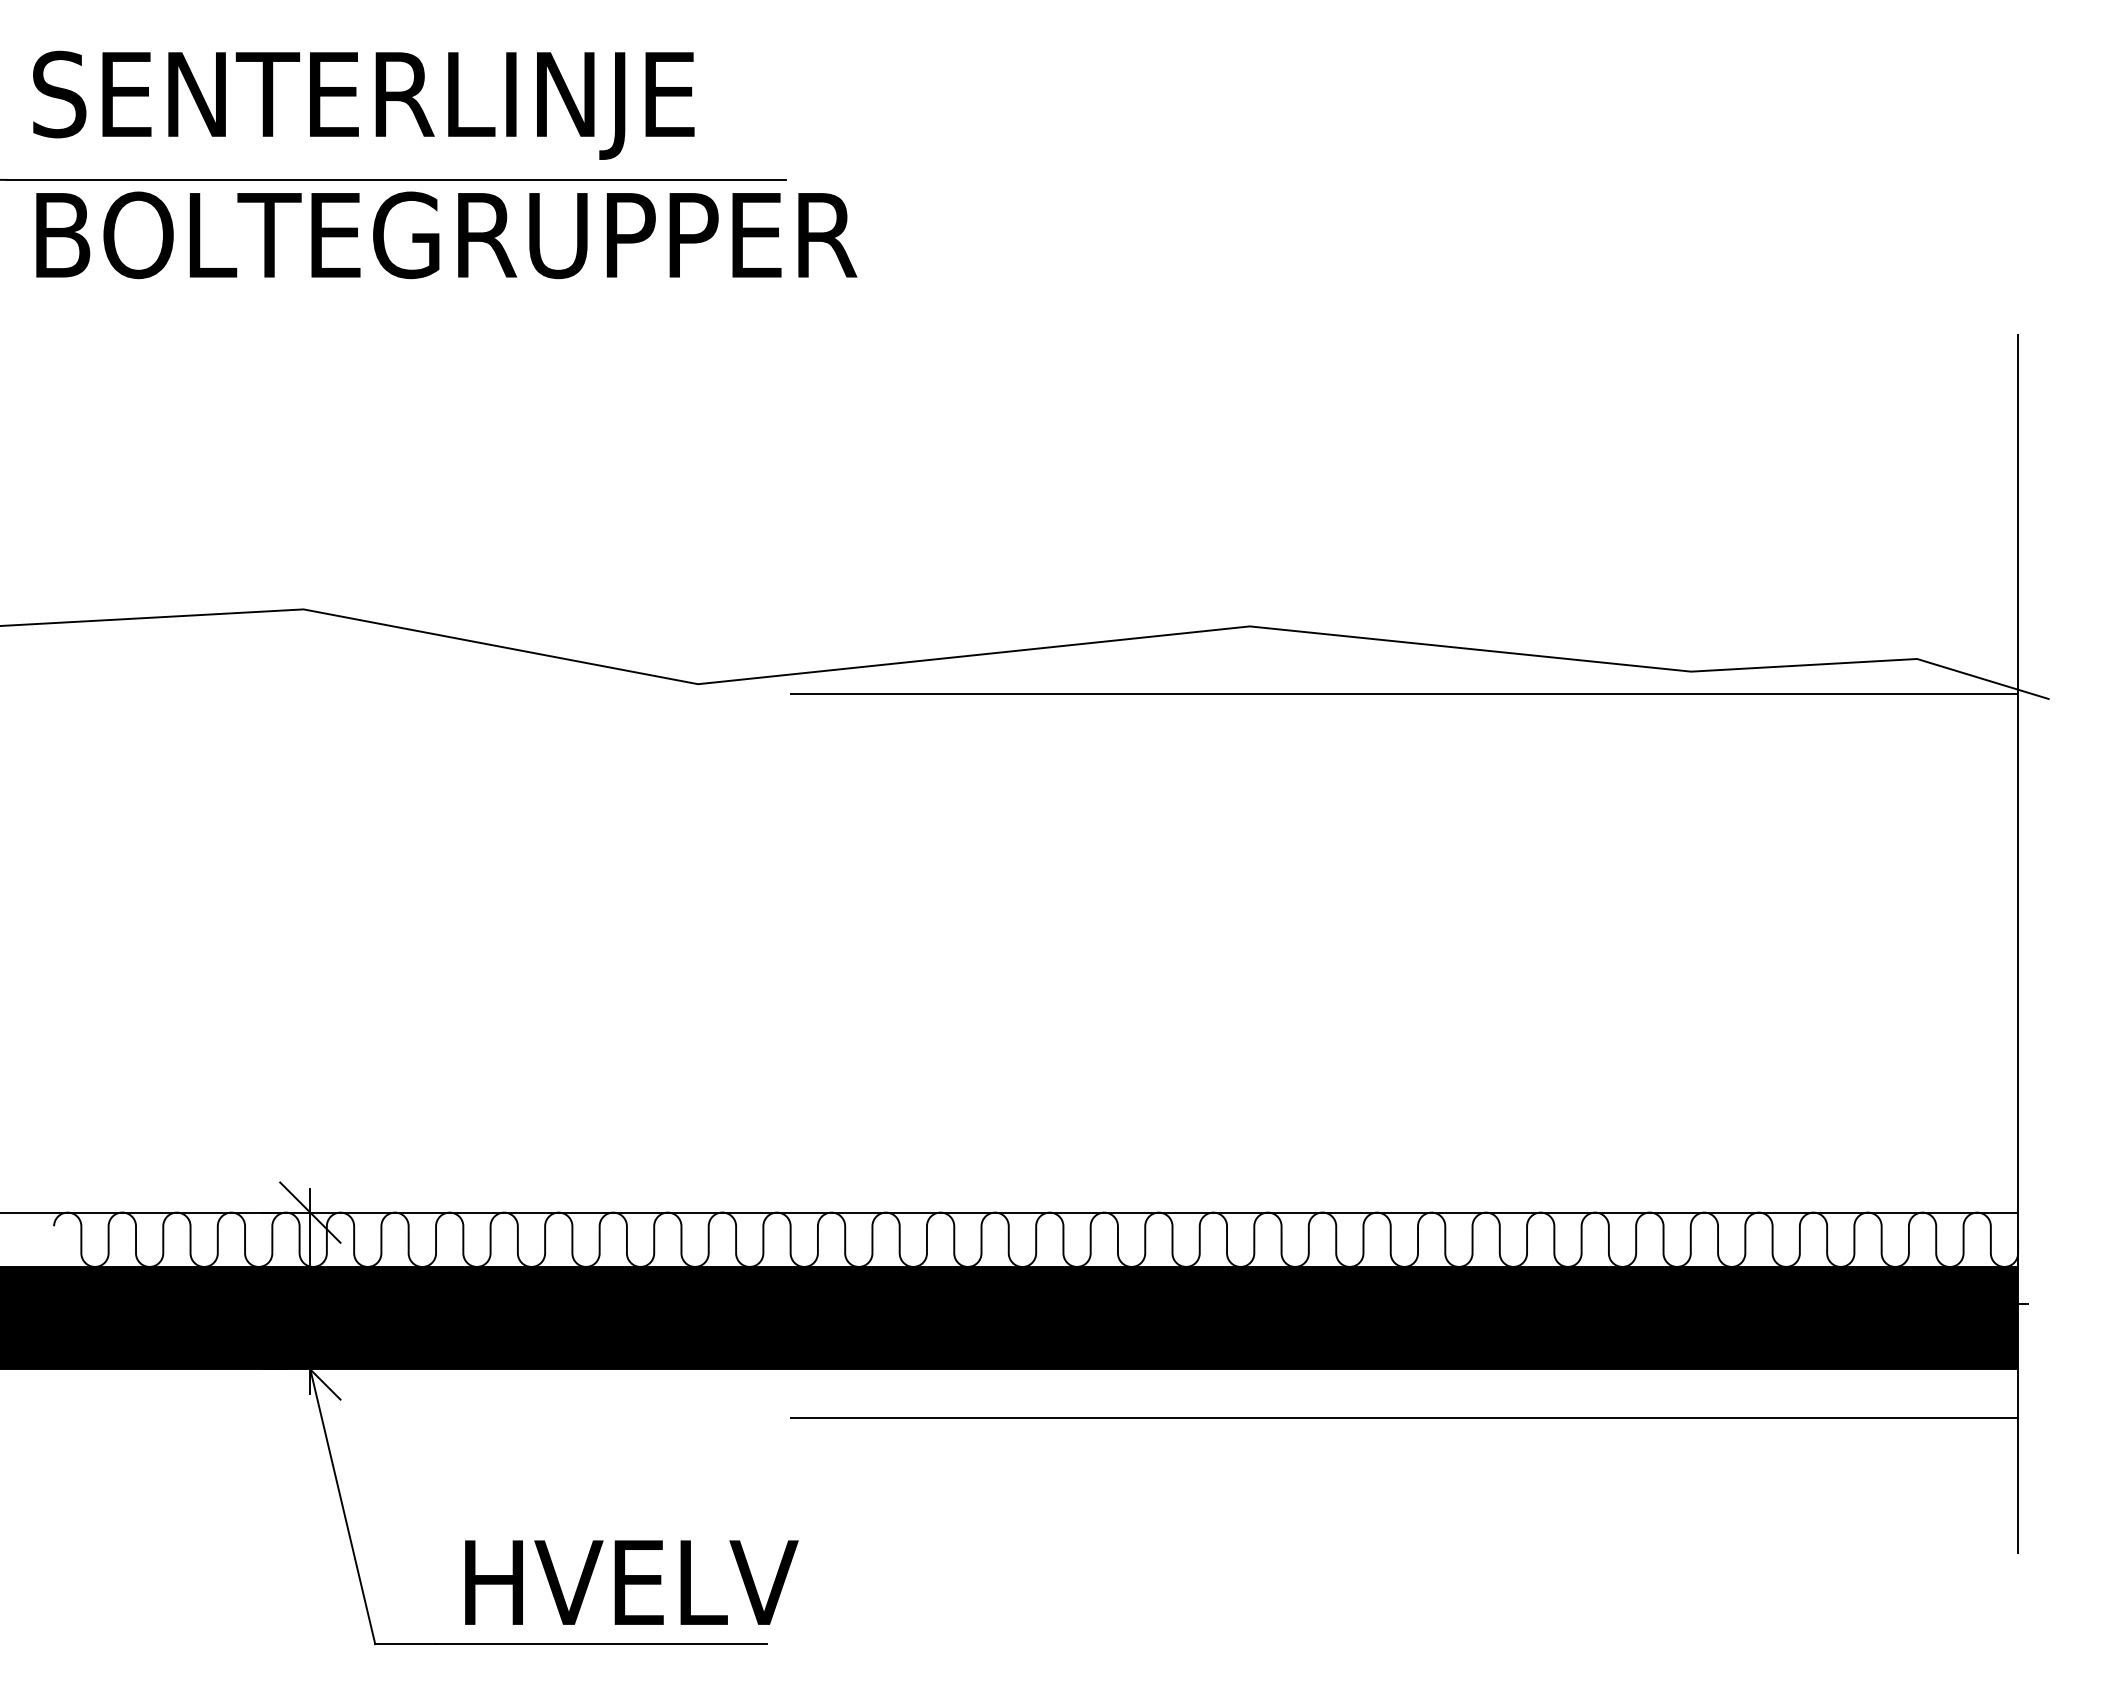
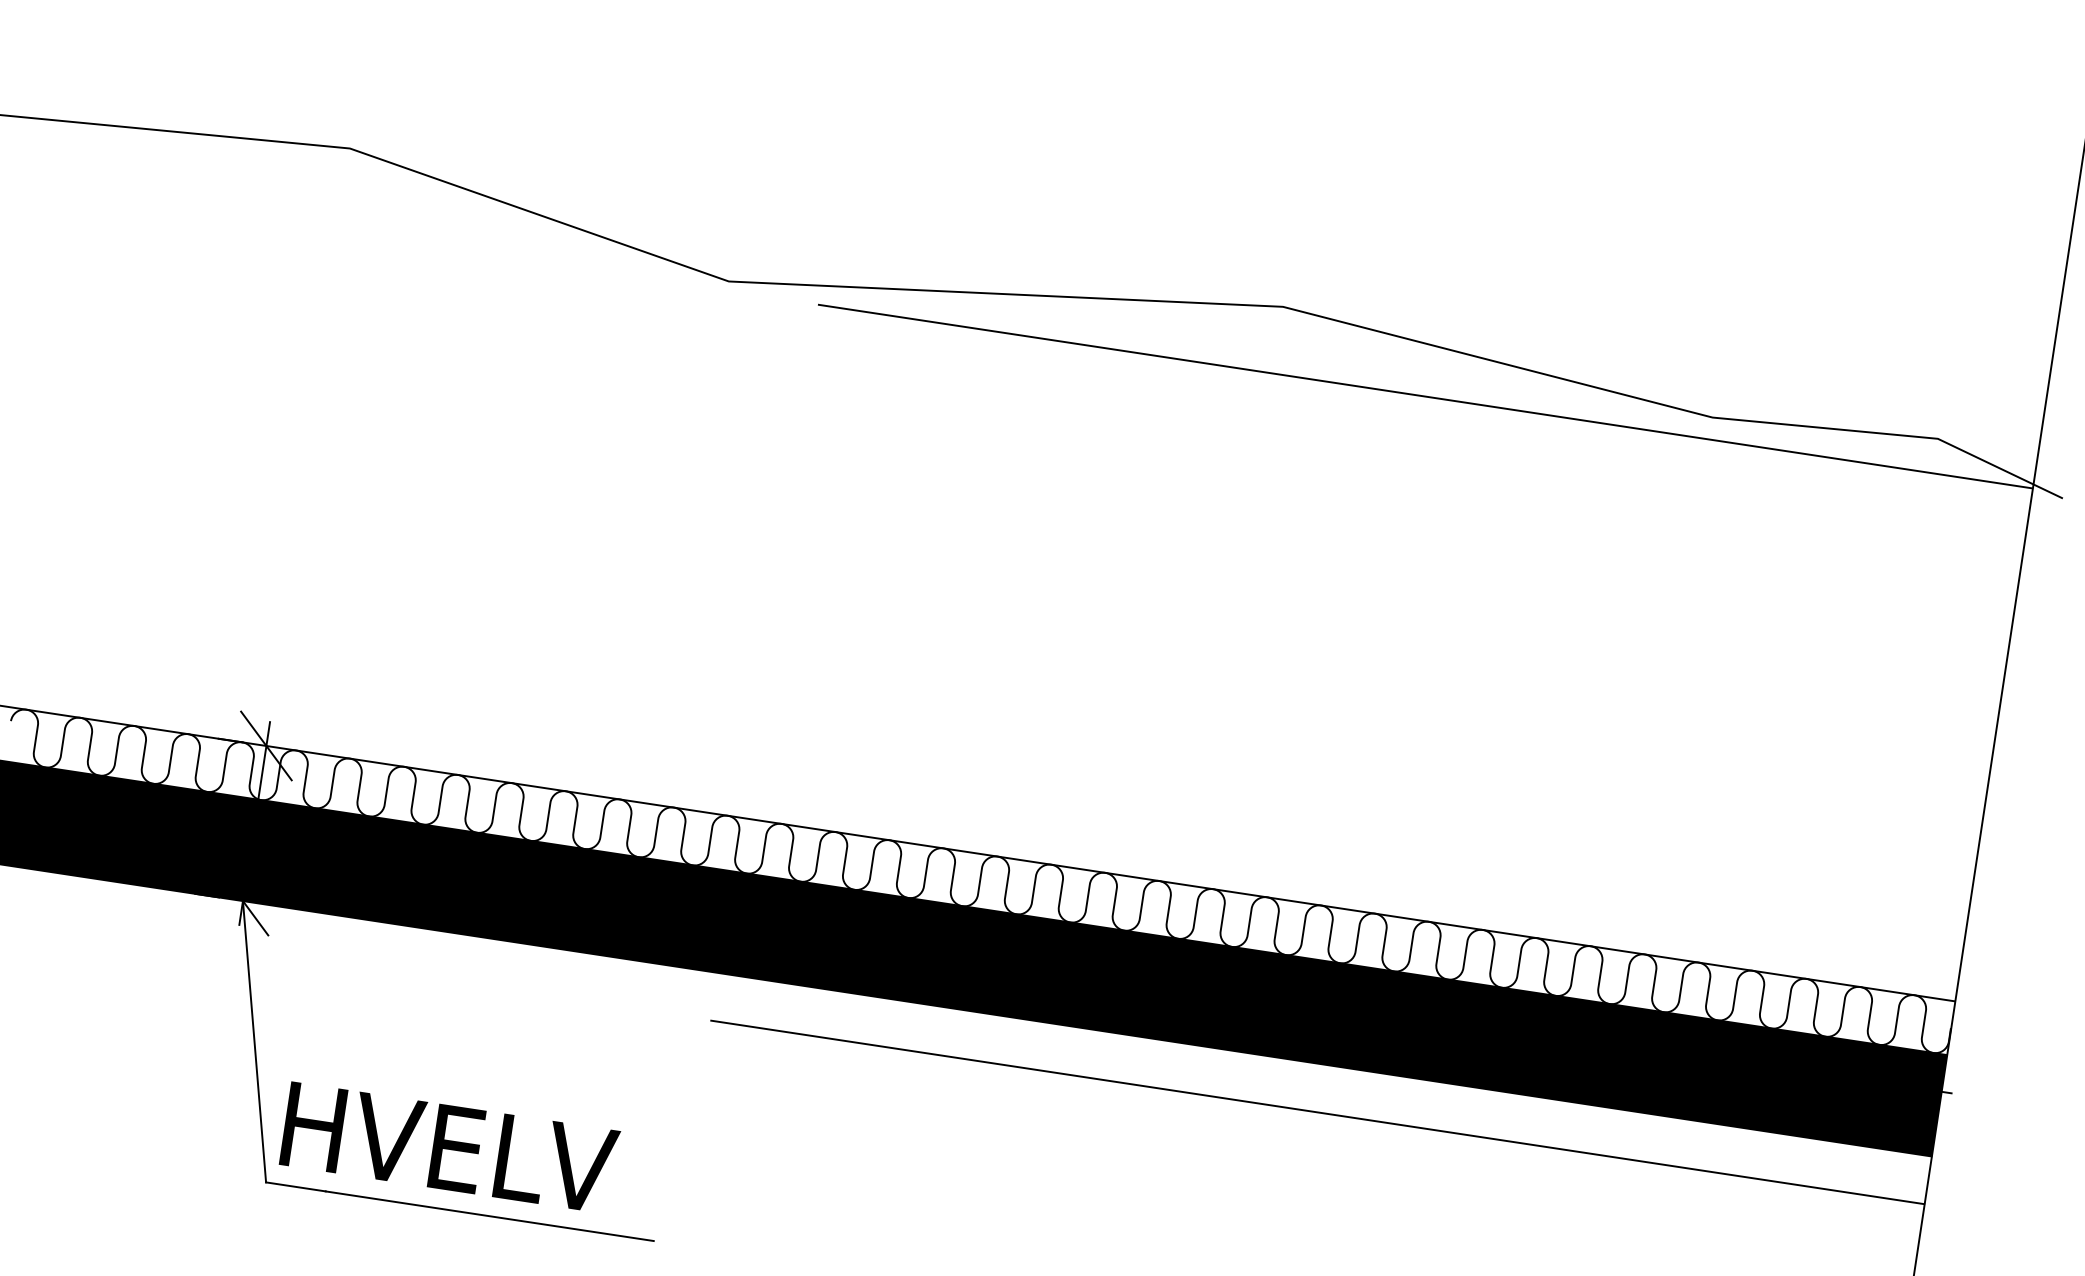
text: (631, 1582) -> (449, 1147), moved

